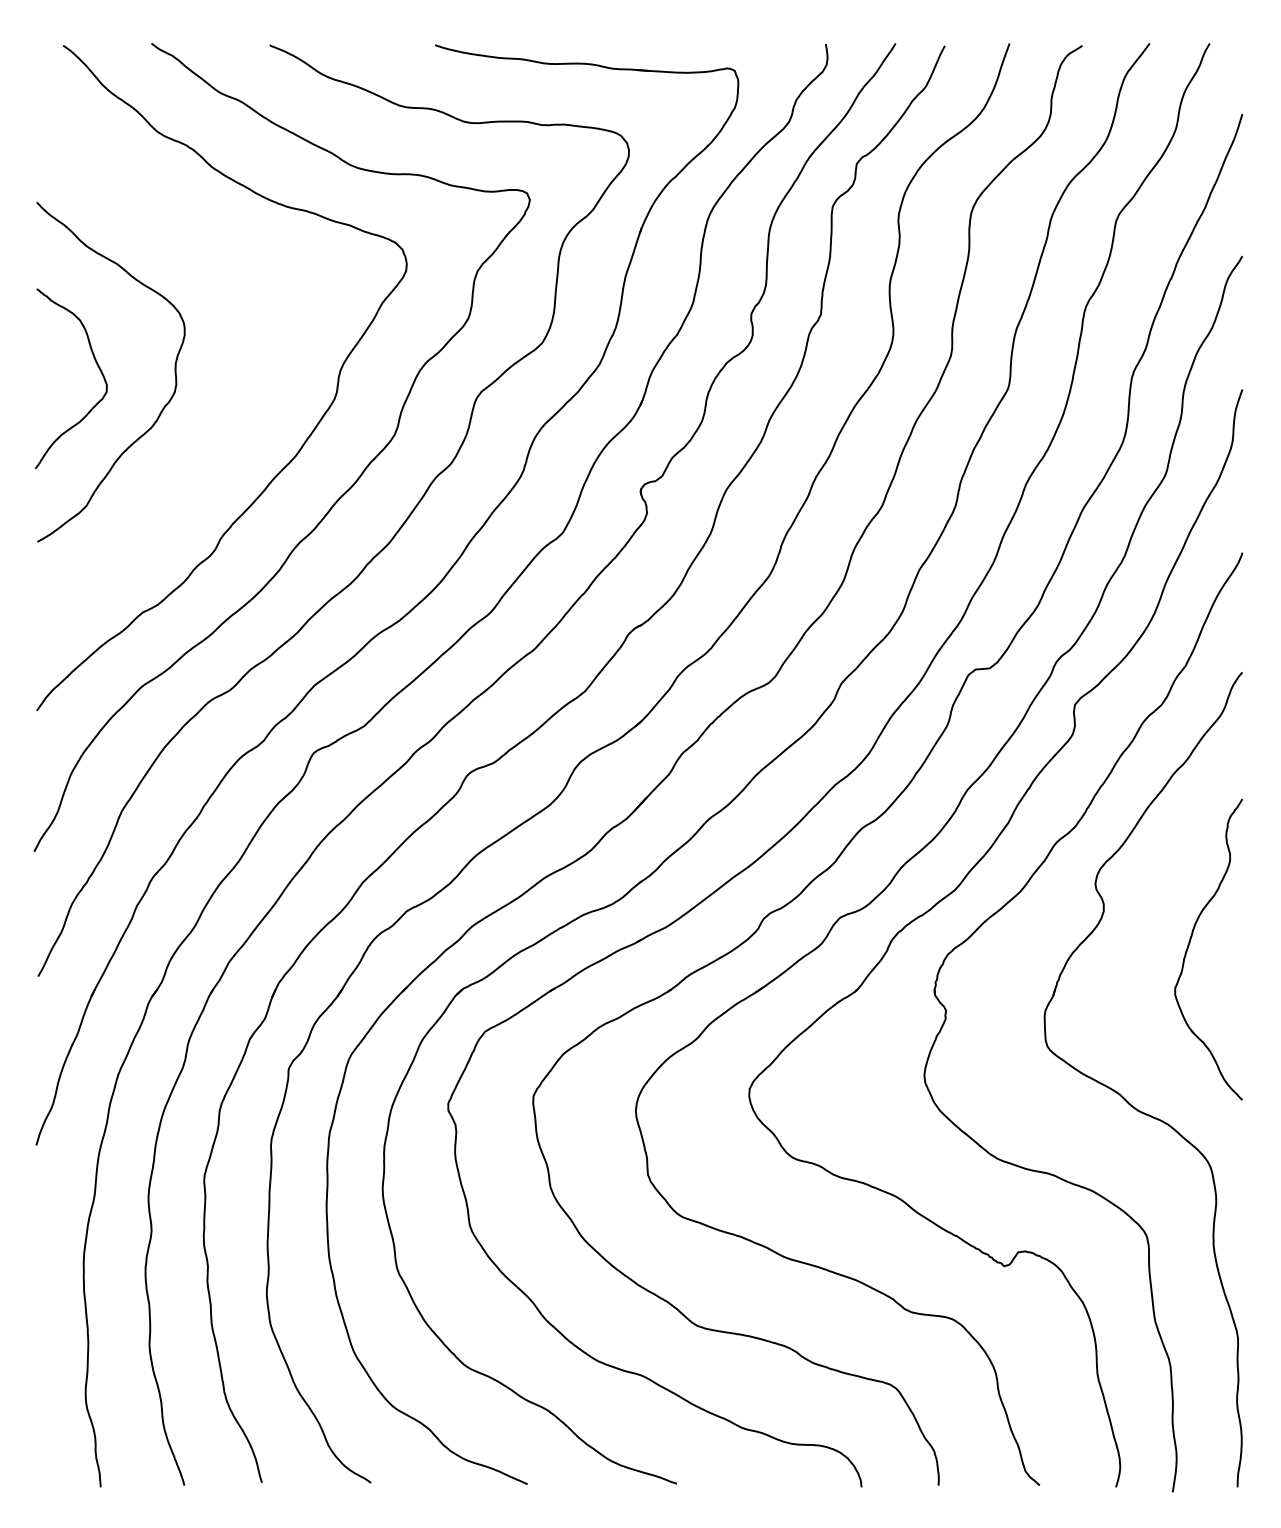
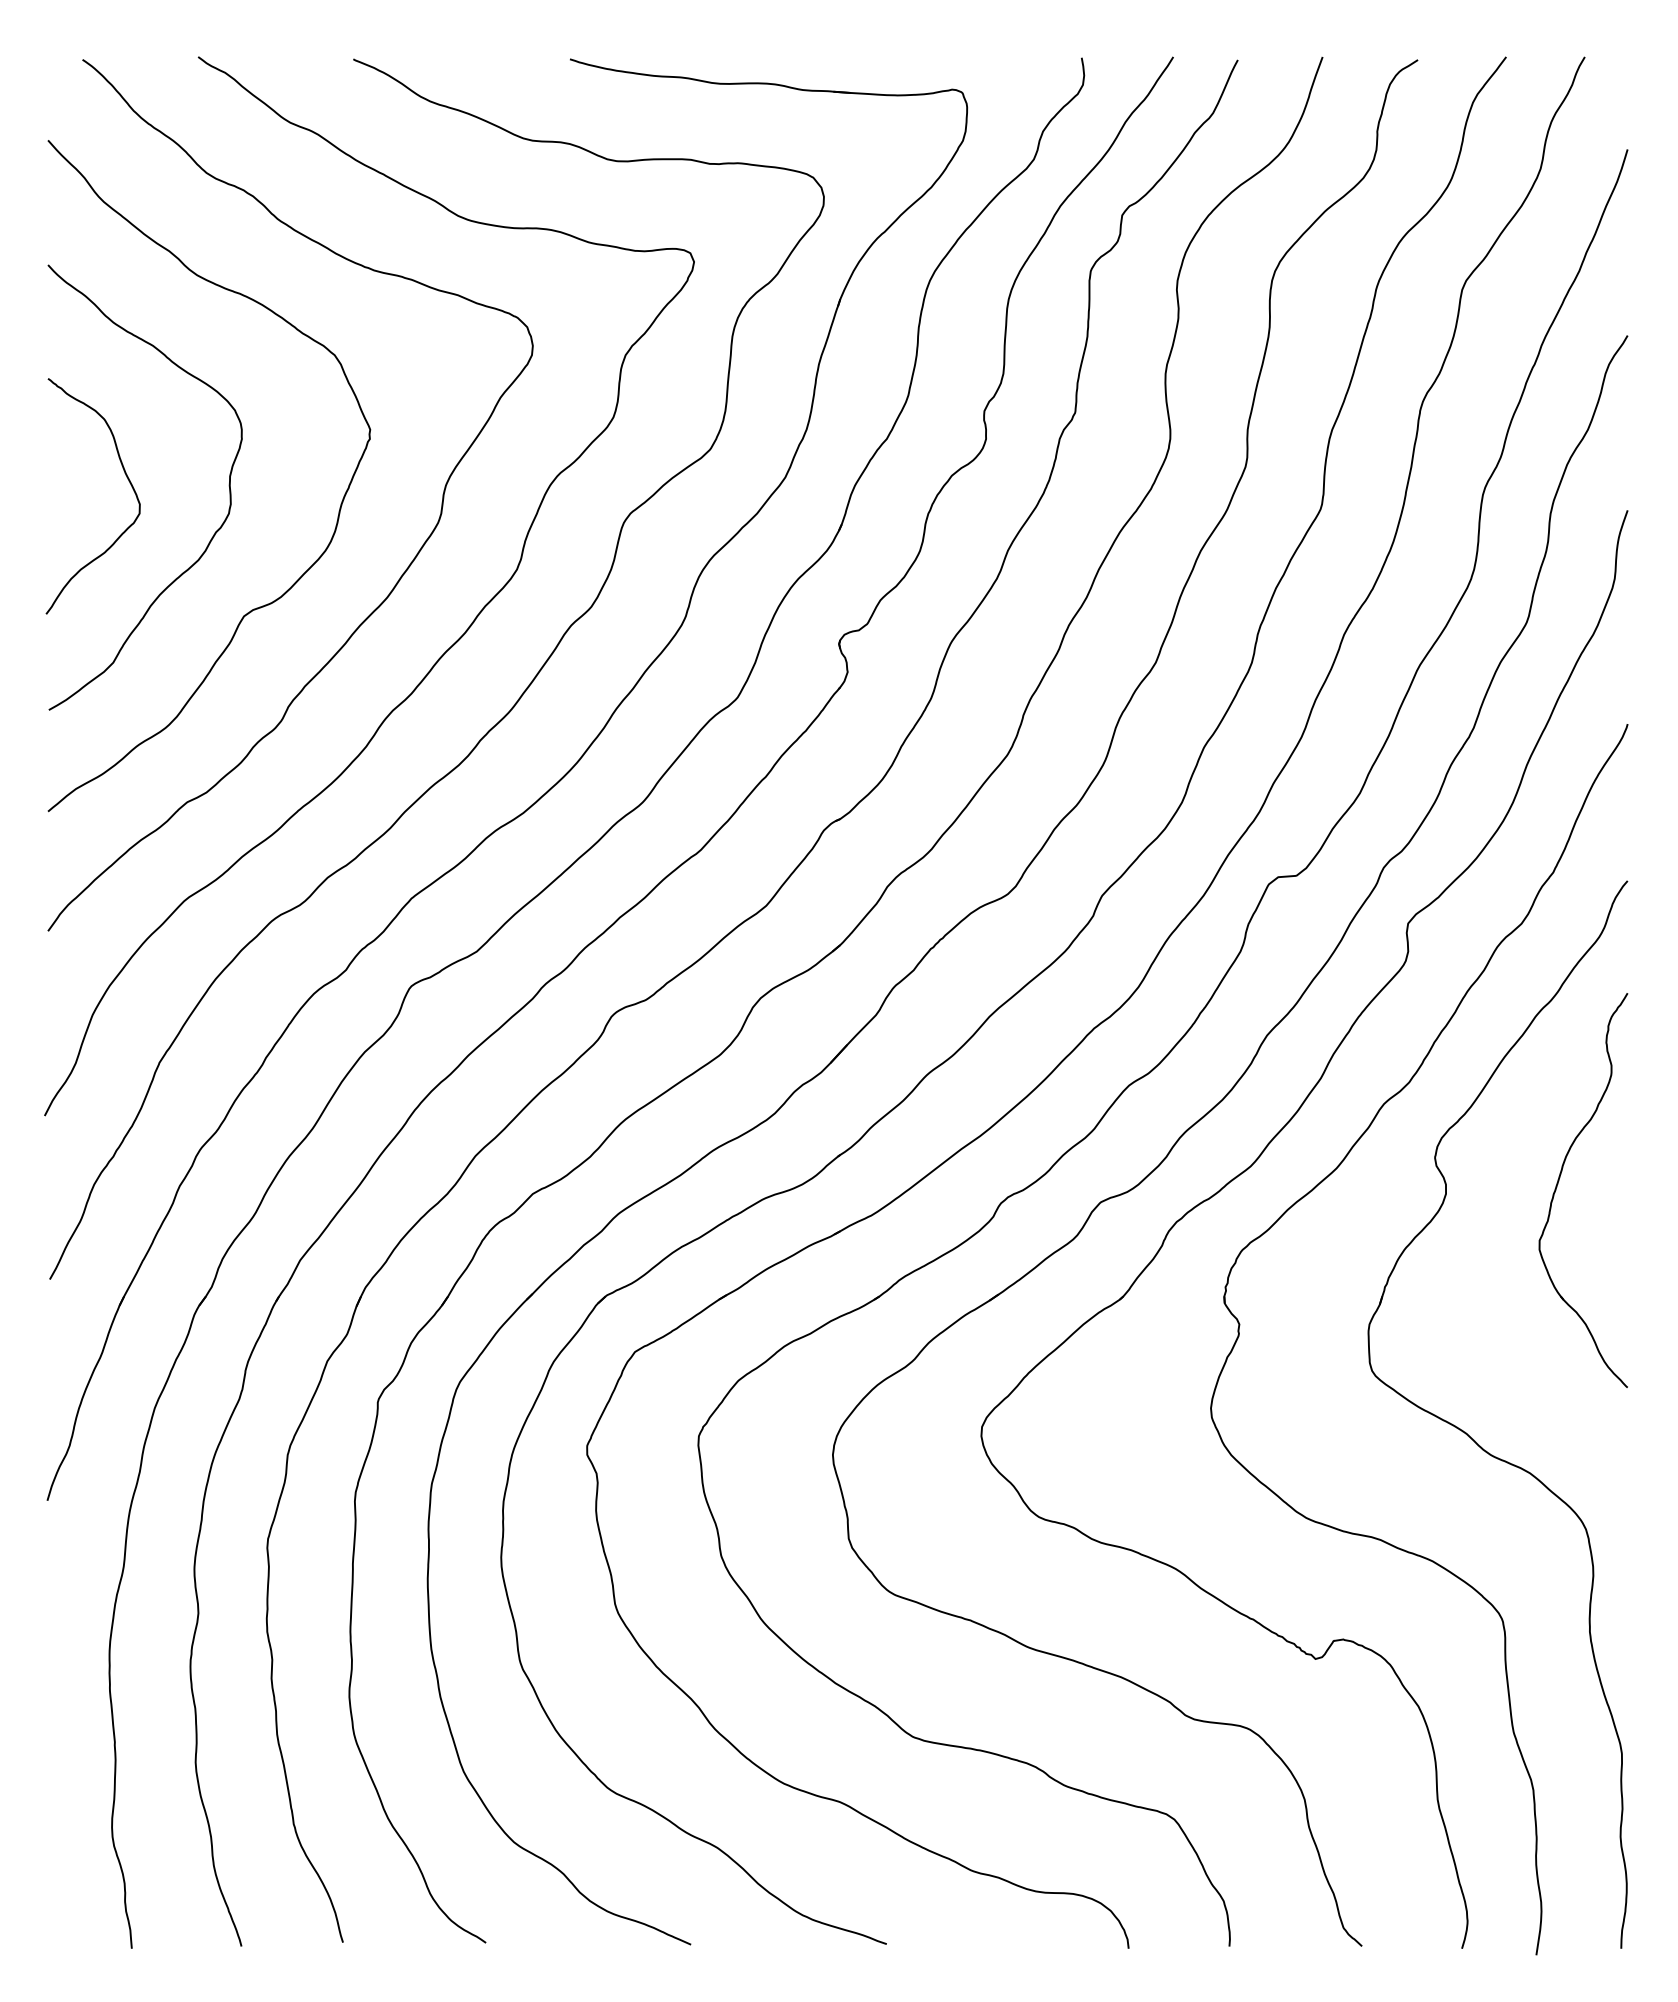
curve: (259, 385) -> (339, 505), added
part: (1190, 943) -> (1559, 1182), moved

